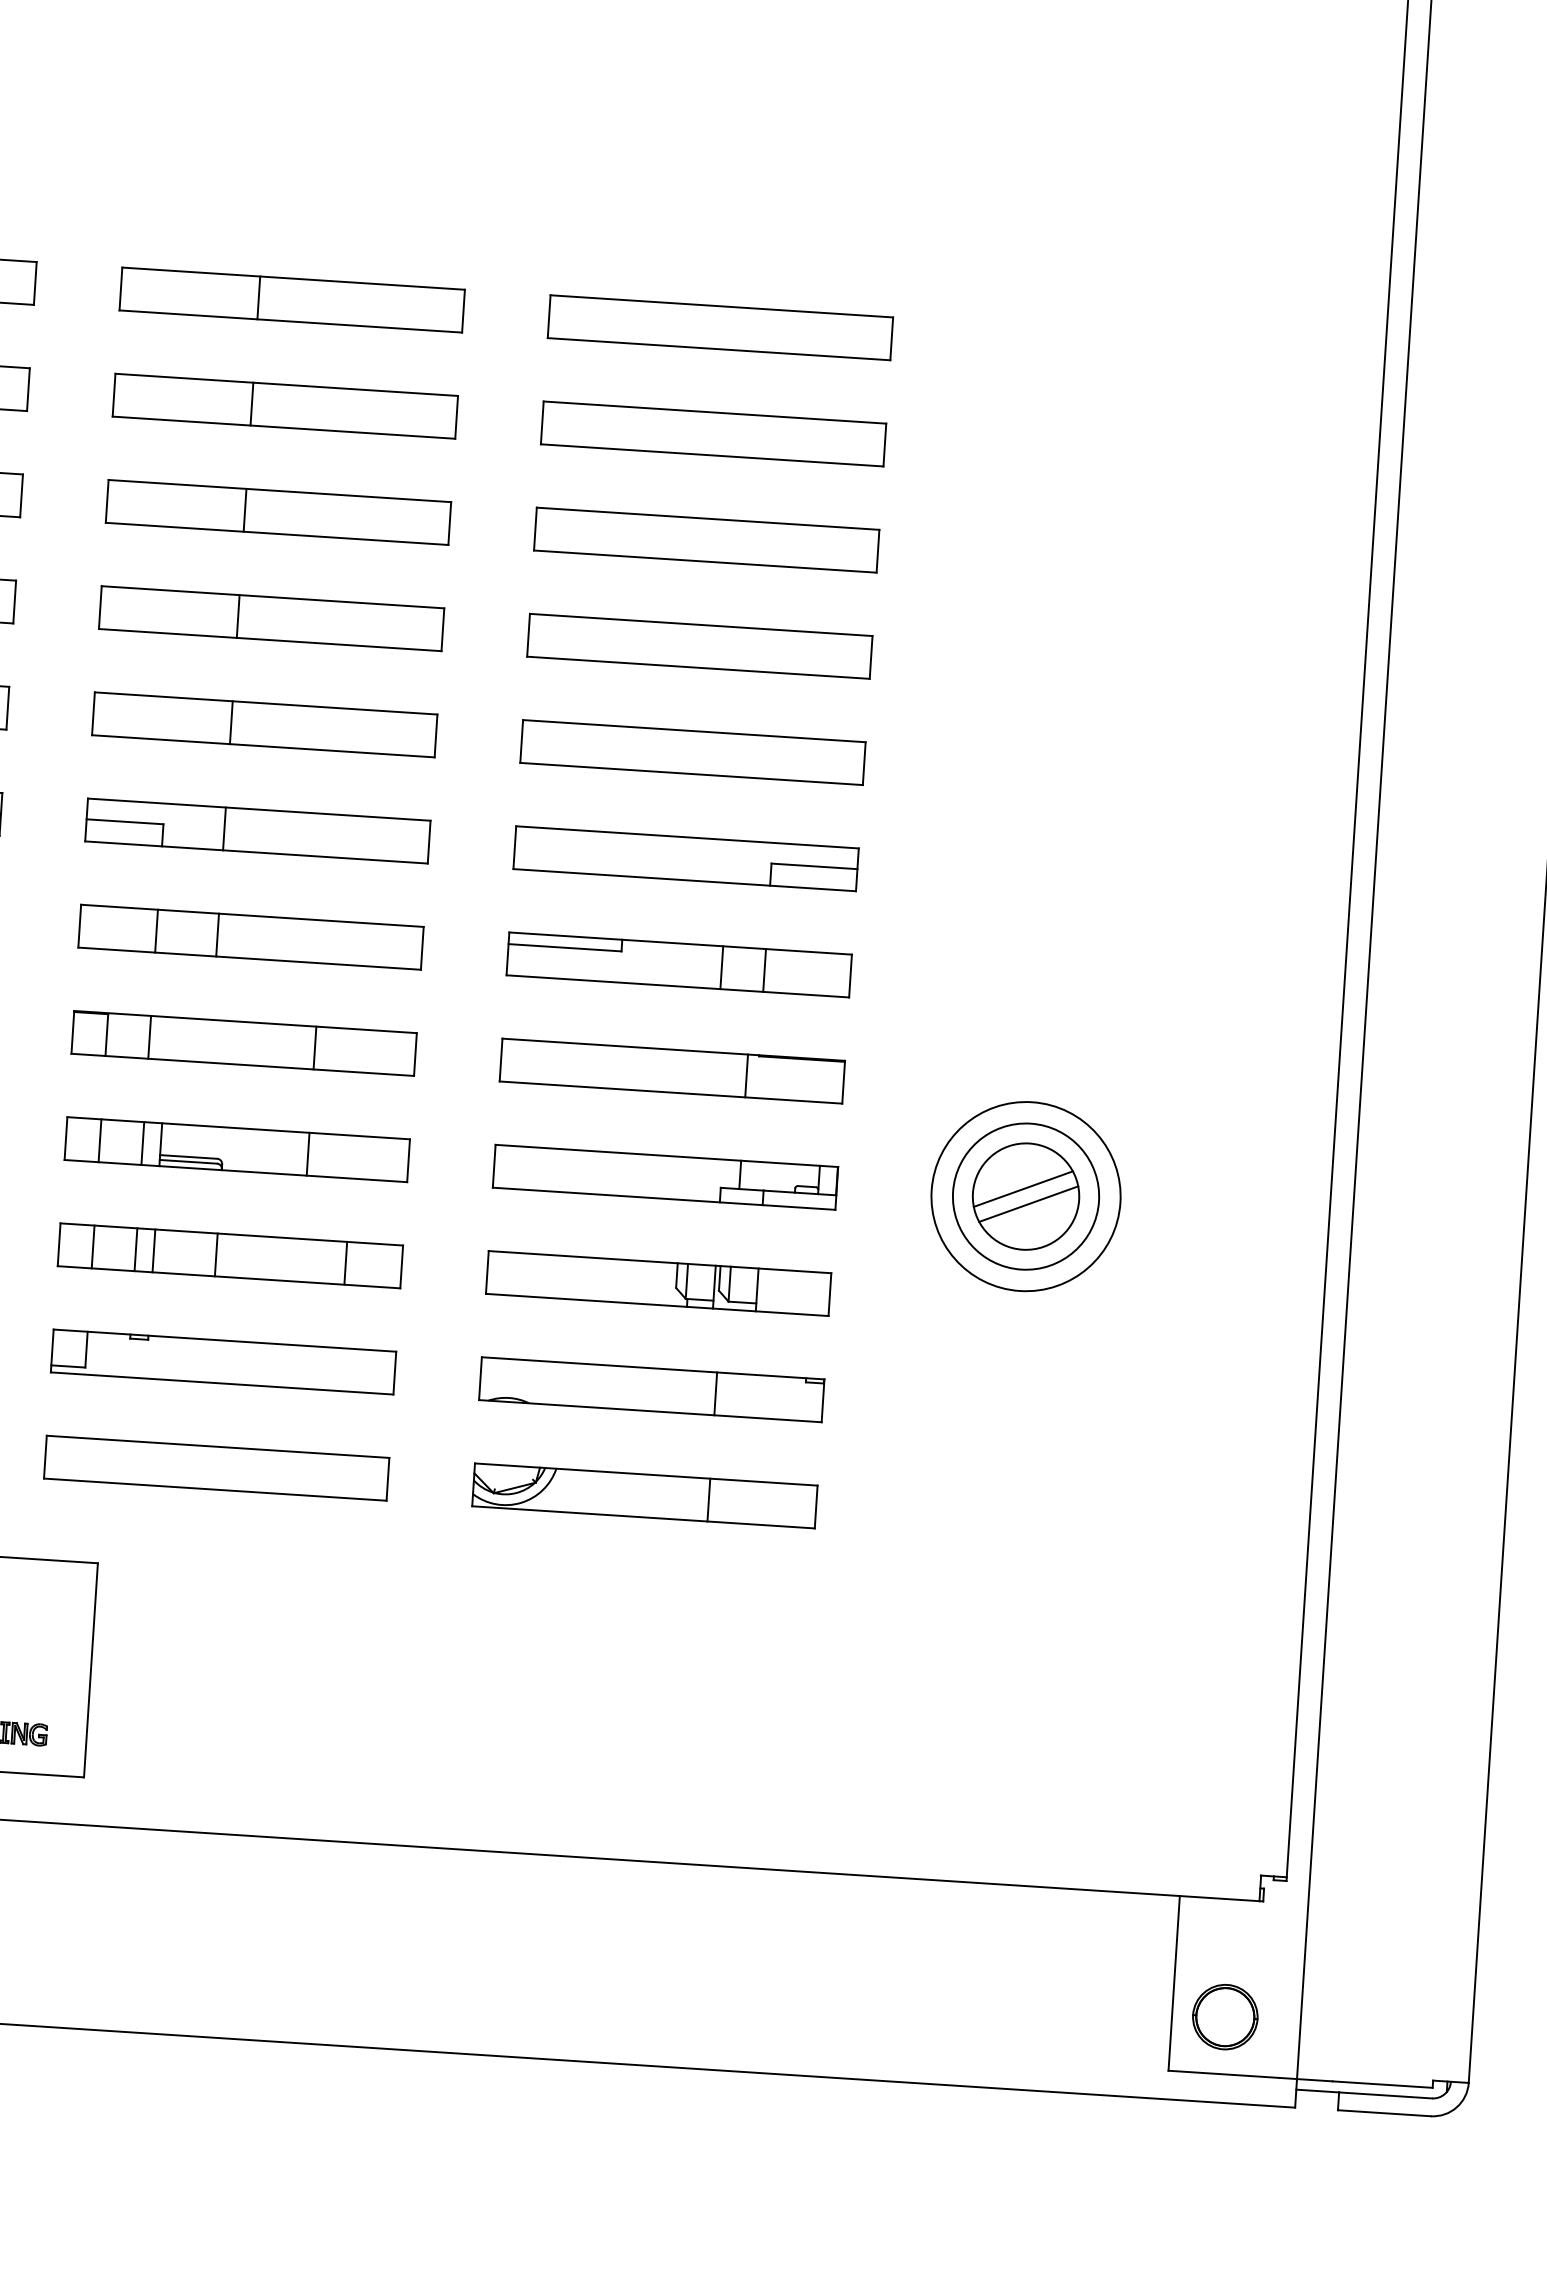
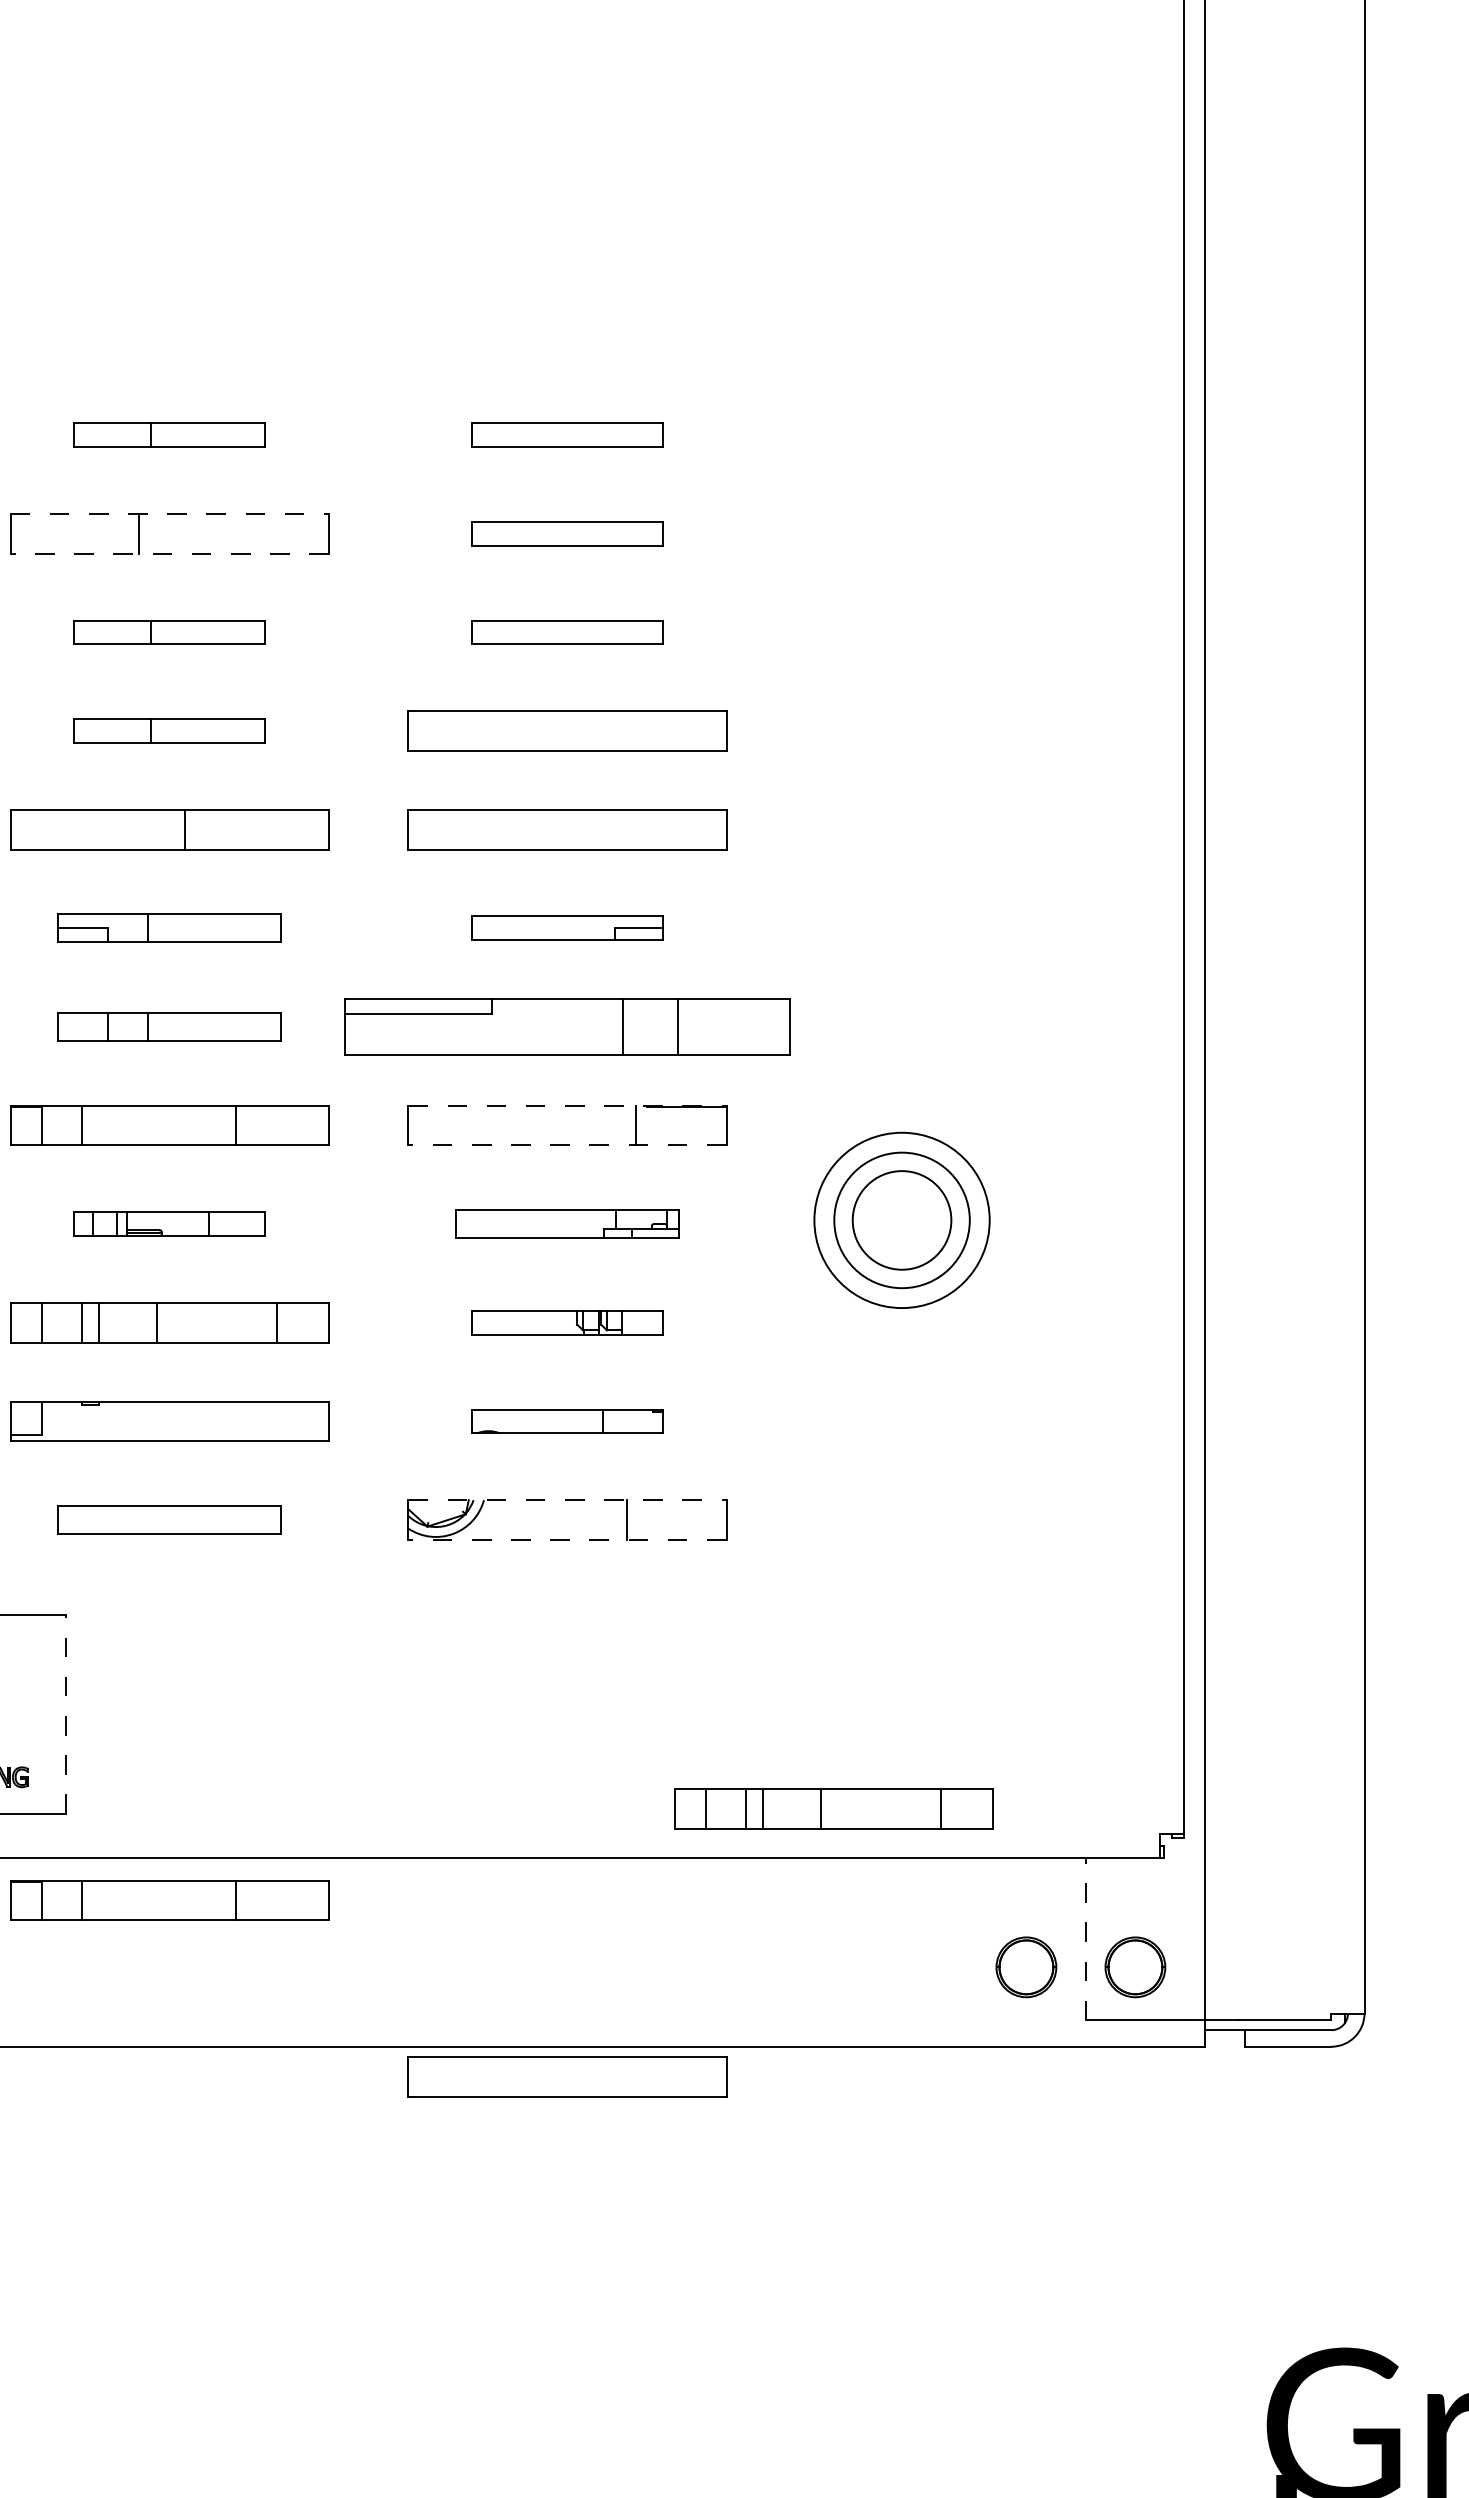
part: (291, 299) -> (169, 434), size x0.6
part: (720, 327) -> (567, 434), size x0.6
line: (287, 384) -> (170, 513), solid -> dashed
line: (283, 427) -> (169, 553), solid -> dashed
part: (713, 433) -> (567, 533), size x0.6
part: (278, 512) -> (169, 632), size x0.6
part: (706, 540) -> (567, 632), size x0.6
part: (271, 618) -> (169, 730), size x0.6
line: (231, 722) -> (184, 829), moved
part: (257, 830) -> (169, 927), size x0.7
part: (686, 857) -> (567, 927), size x0.6
part: (250, 936) -> (169, 1026), size x0.7
part: (679, 964) -> (567, 1026), size x1.4
line: (673, 1049) -> (567, 1105), solid -> dashed
line: (669, 1092) -> (566, 1145), solid -> dashed
part: (237, 1148) -> (169, 1223), size x0.6
part: (665, 1176) -> (567, 1223), size x0.7
line: (1022, 1188) -> (898, 1213), removed
line: (1028, 1203) -> (904, 1226), removed
part: (658, 1283) -> (567, 1322), size x0.6
part: (651, 1389) -> (567, 1421), size x0.6
part: (216, 1467) -> (169, 1519), size x0.7
line: (646, 1474) -> (567, 1500), solid -> dashed
line: (642, 1516) -> (566, 1539), solid -> dashed
line: (90, 1669) -> (65, 1713), solid -> dashed
part: (911, 1825) -> (833, 1808), added
part: (189, 1877) -> (169, 1900), added
line: (1174, 1982) -> (1086, 1938), solid -> dashed
part: (1108, 2009) -> (1026, 1967), added
part: (606, 2095) -> (567, 2076), added

